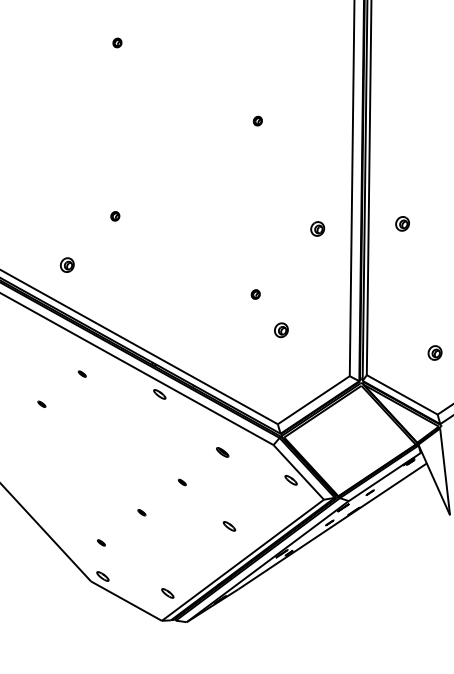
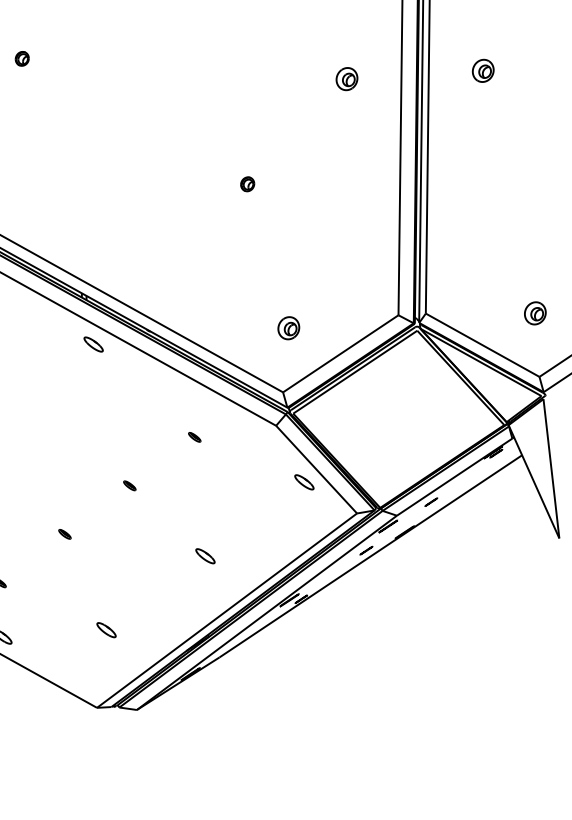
part: (281, 330) -> (288, 328), moved
part: (434, 352) -> (534, 312), moved
part: (222, 451) -> (194, 436), size x0.62
part: (167, 593) -> (106, 630), moved

